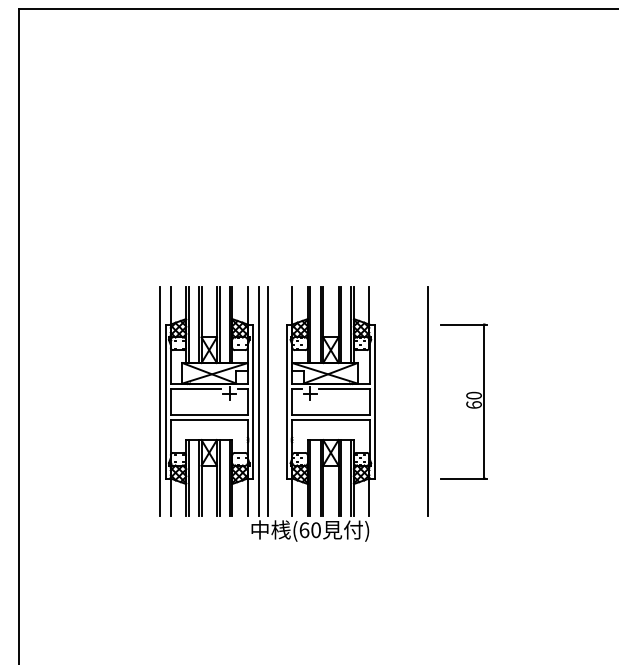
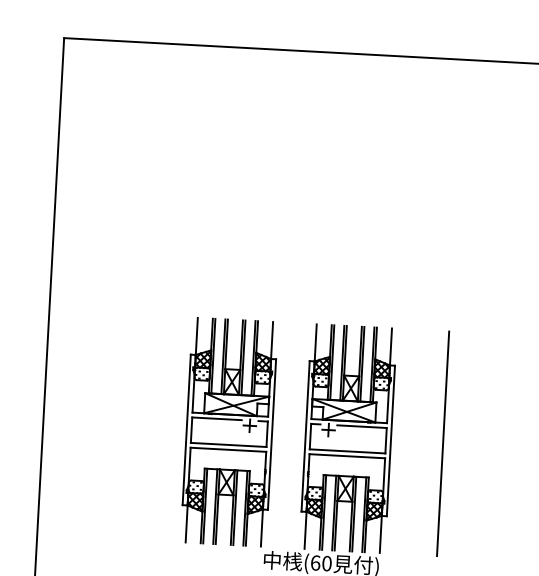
line: (159, 401) -> (180, 429), removed
line: (258, 401) -> (277, 434), removed
line: (267, 401) -> (286, 435), removed
part: (463, 401) -> (477, 445), removed

